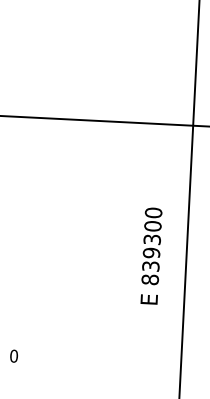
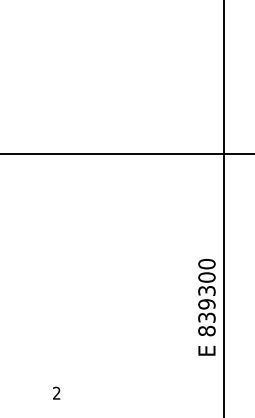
text: (151, 255) -> (206, 306), moved
text: (13, 355) -> (56, 392), 0 -> 2

